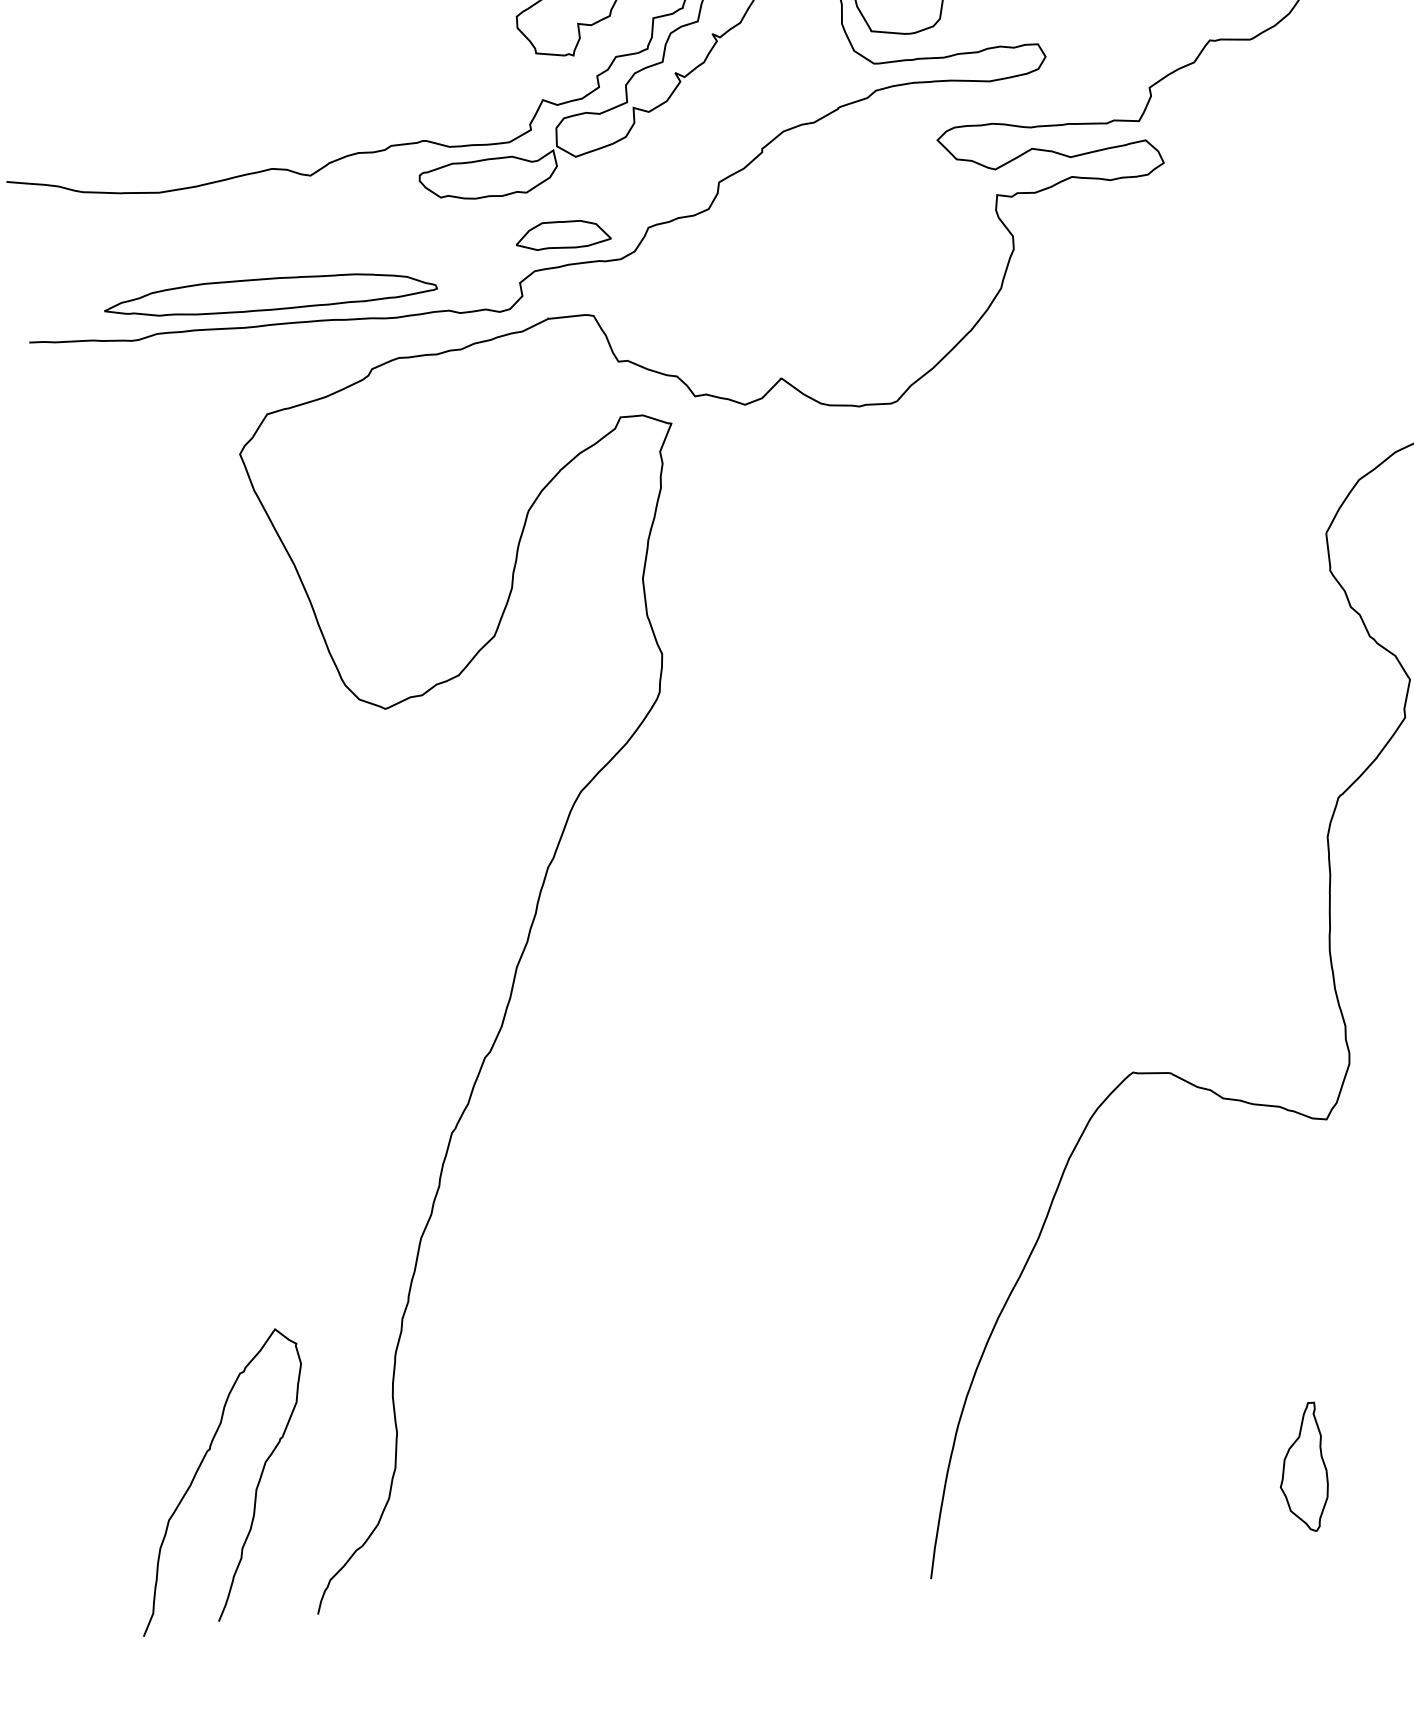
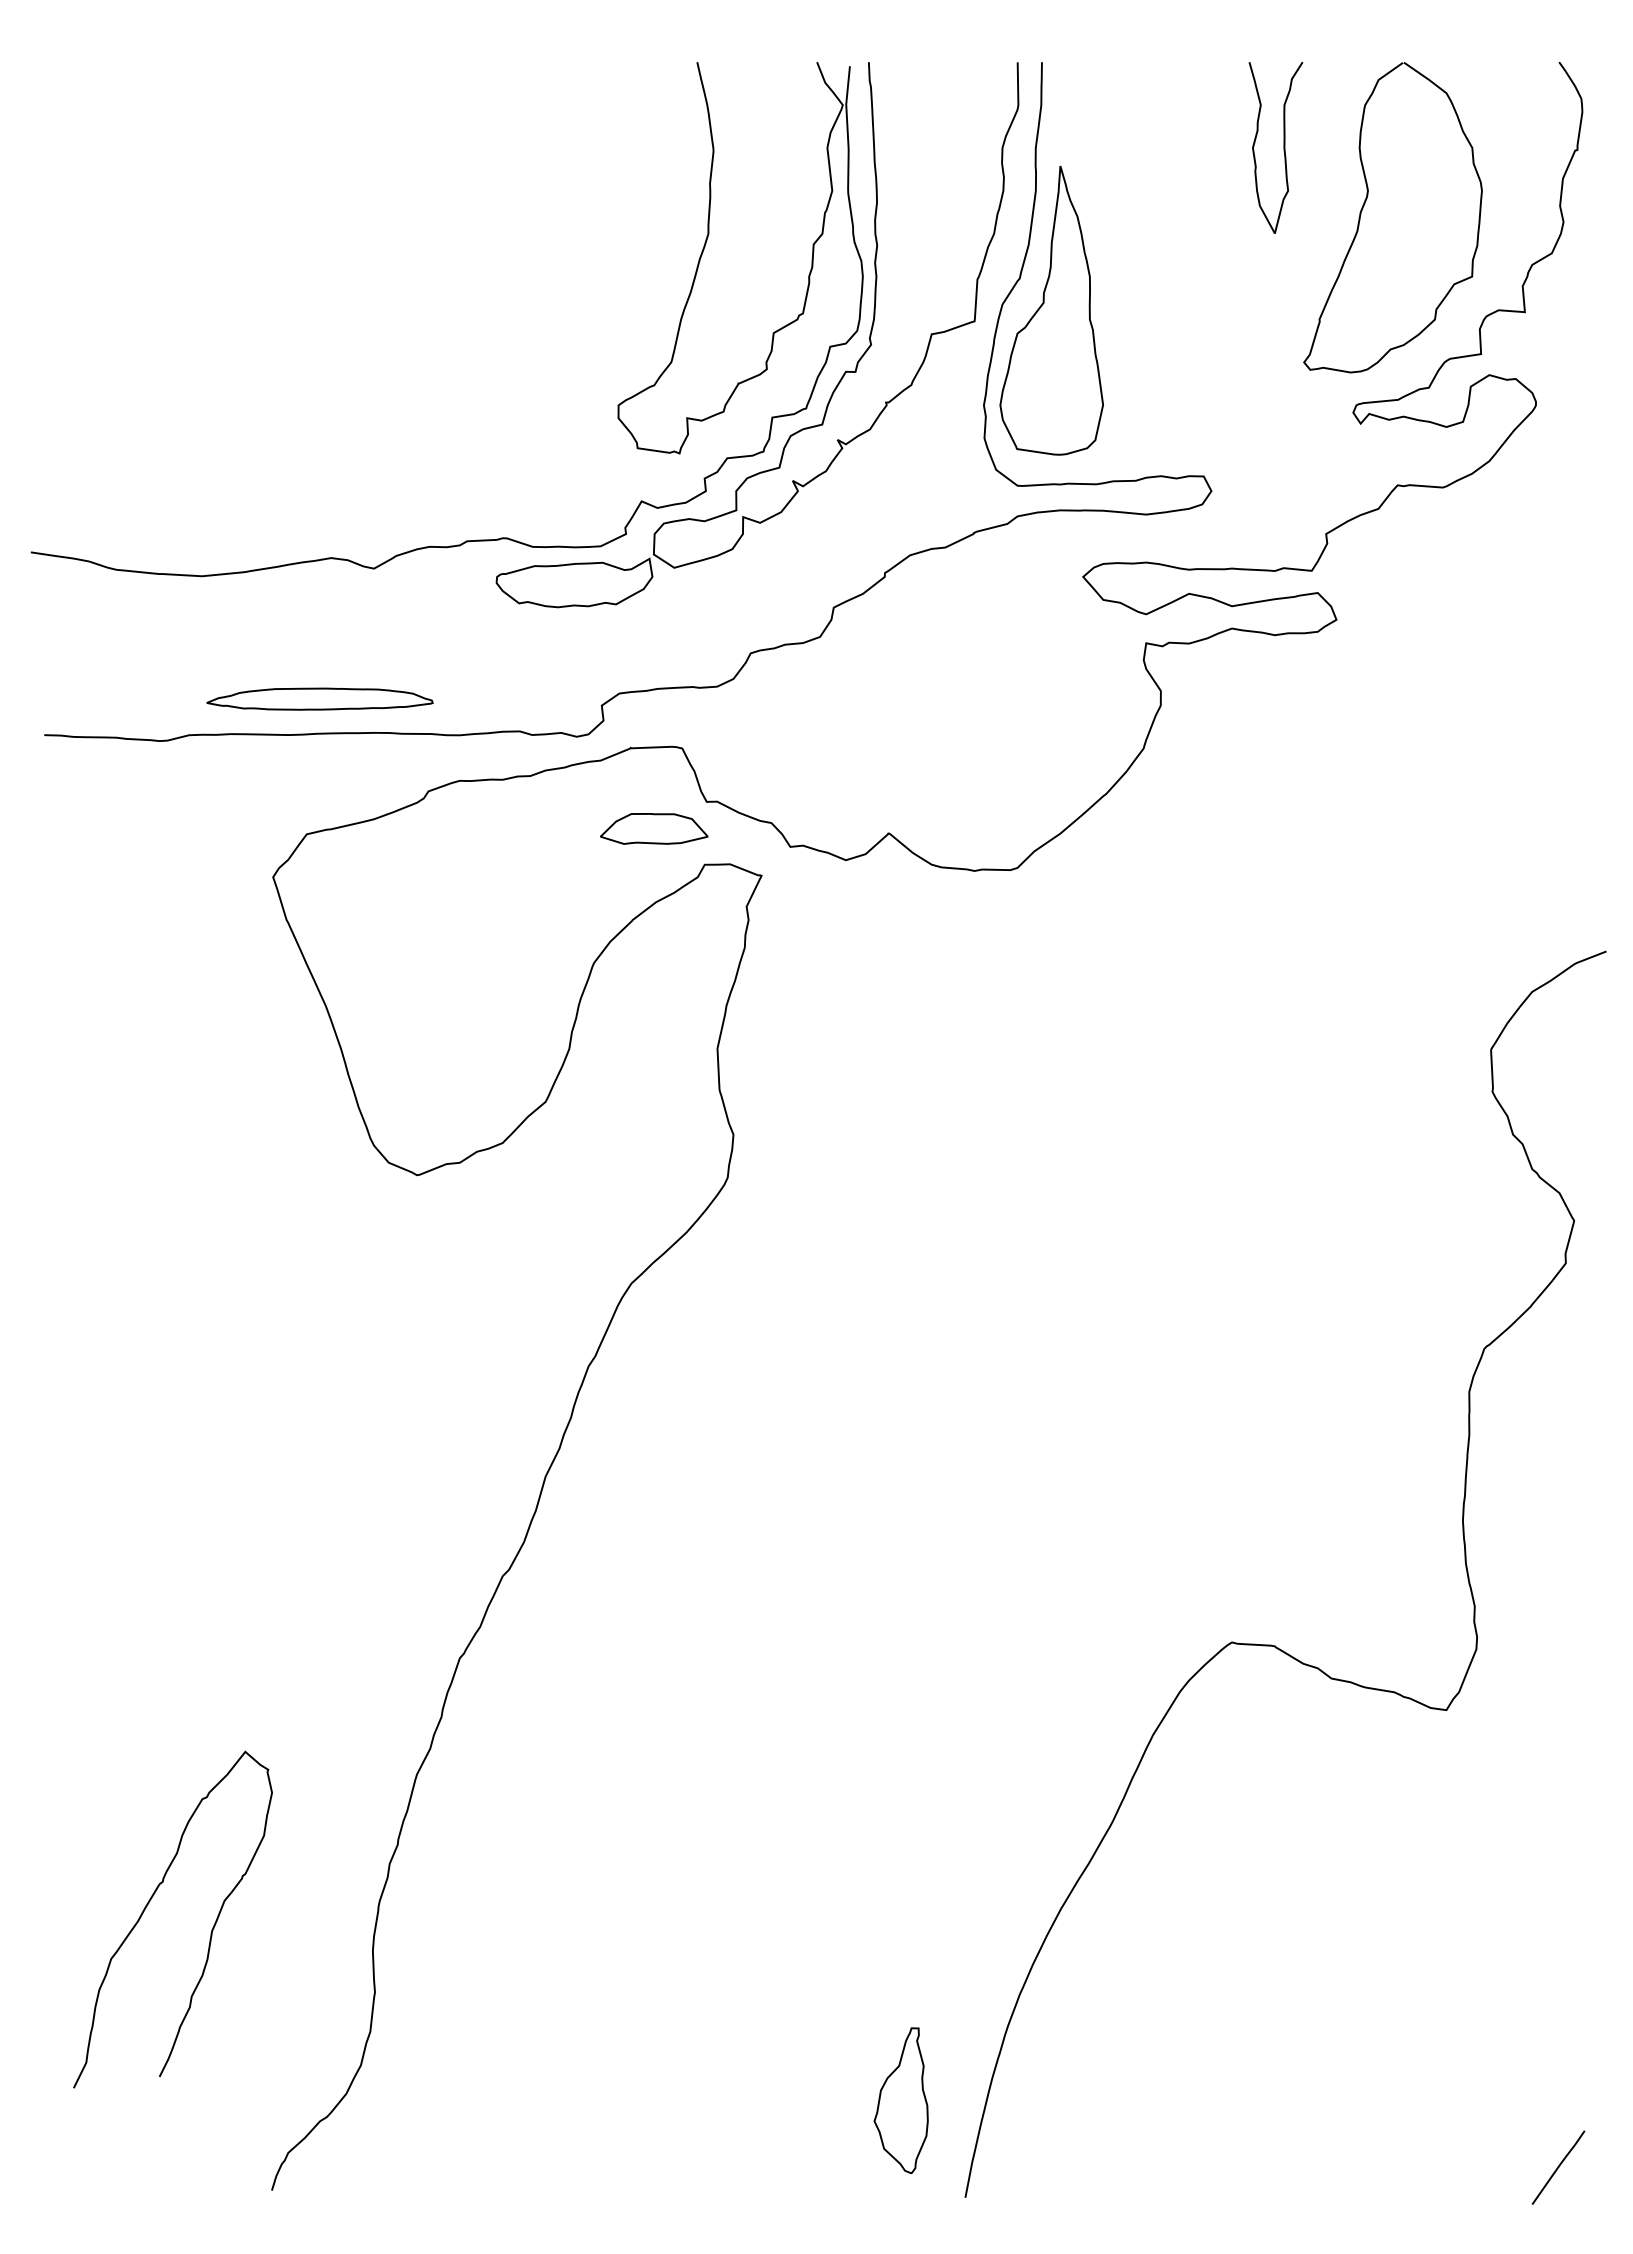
part: (563, 234) -> (654, 828), moved
part: (270, 293) -> (319, 698), size x0.6
part: (1302, 1467) -> (900, 2100), moved
curve: (199, 1469) -> (149, 1903), moved

